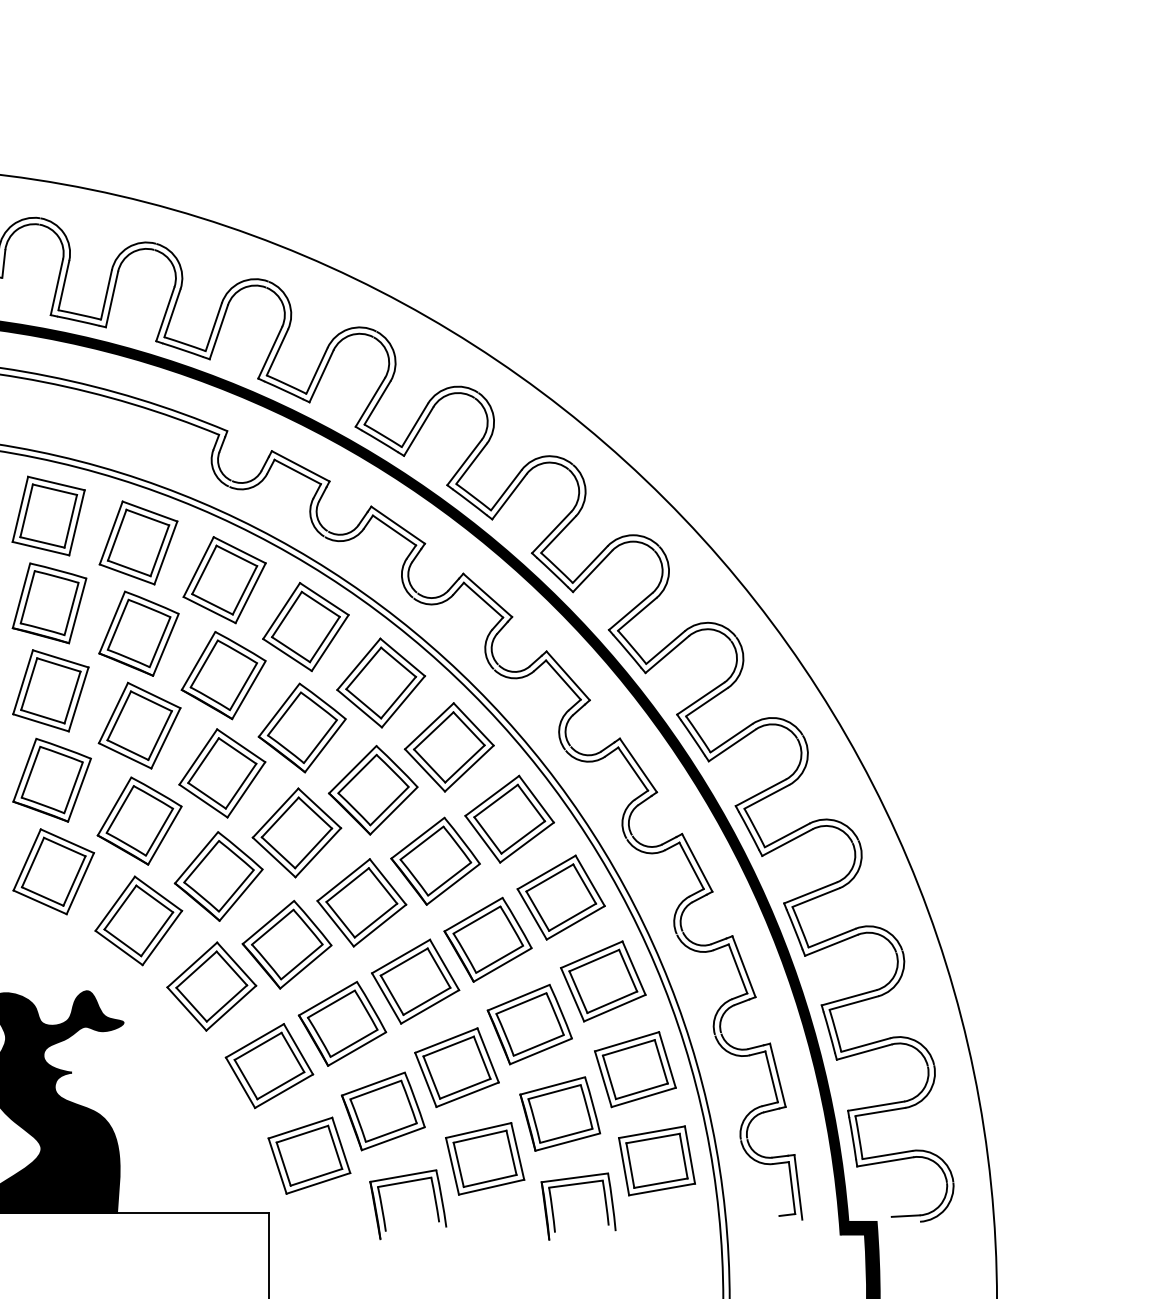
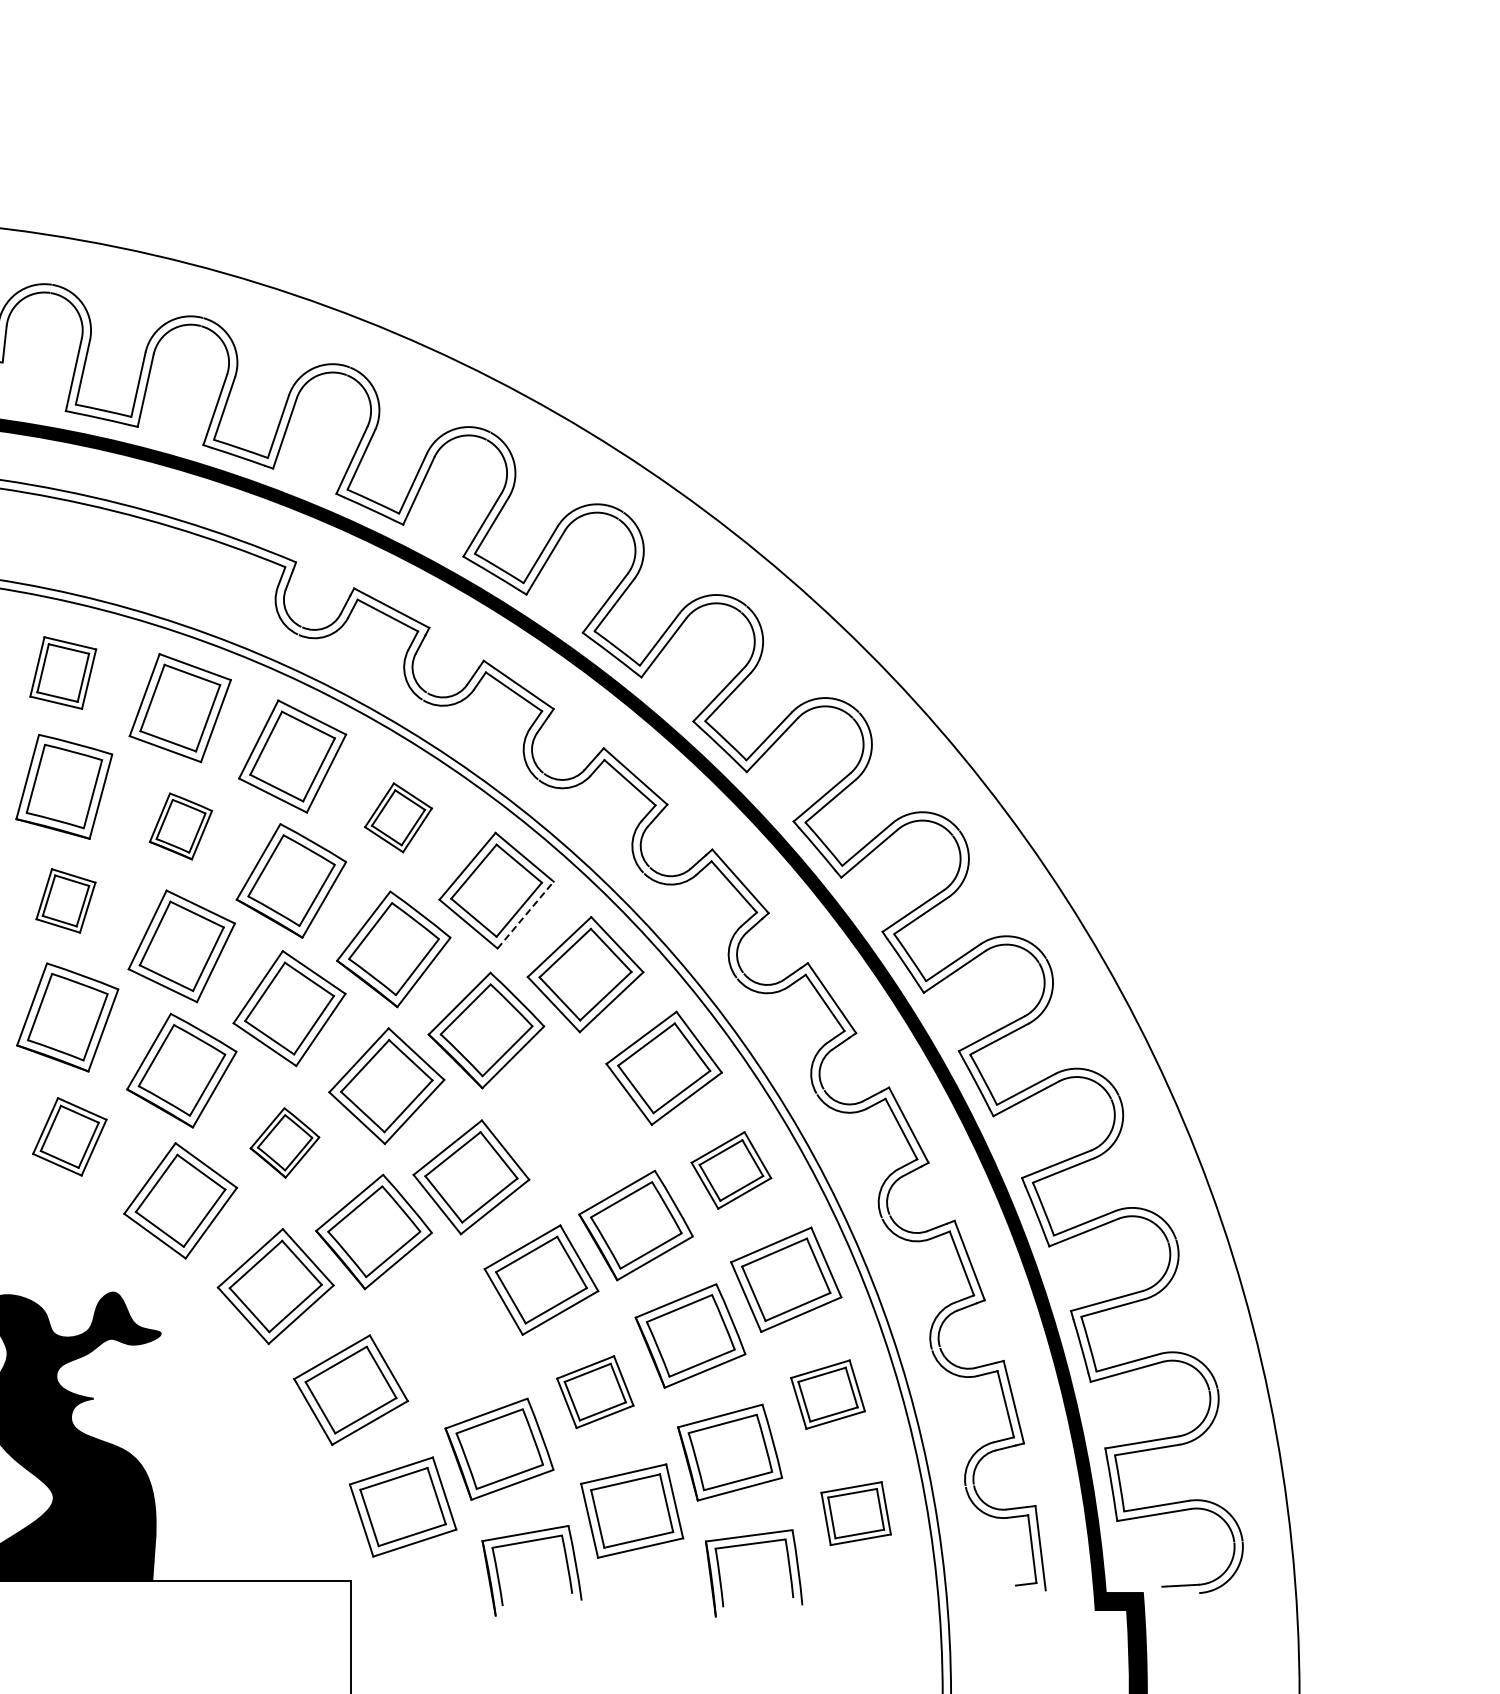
part: (48, 515) -> (63, 672), size x0.7
part: (305, 626) -> (398, 817), size x0.6
part: (138, 633) -> (180, 826), size x0.6
part: (50, 690) -> (65, 900), size x0.6
line: (403, 702) -> (525, 915), solid -> dashed
part: (435, 860) -> (567, 1122), removed
part: (53, 871) -> (69, 1136), size x0.7
part: (218, 876) -> (284, 1142), size x0.6
part: (561, 897) -> (731, 1170), size x0.7
part: (342, 1023) -> (446, 1334), removed
part: (456, 1067) -> (594, 1391), size x0.7
part: (634, 1069) -> (827, 1394), size x0.7
part: (656, 1160) -> (855, 1513), size x0.7

